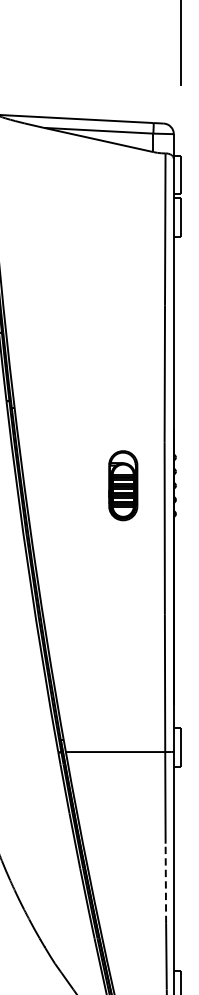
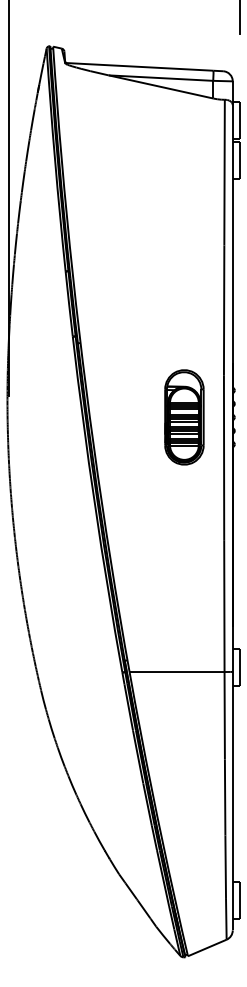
part: (123, 485) -> (184, 417), size x1.43
line: (166, 883) -> (225, 797), dashed -> solid

